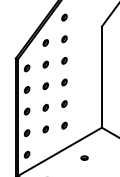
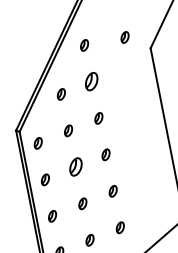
part: (88, 17) -> (125, 37), added
part: (64, 39) -> (91, 82), size x1.6
part: (45, 86) -> (75, 167), size x1.6

